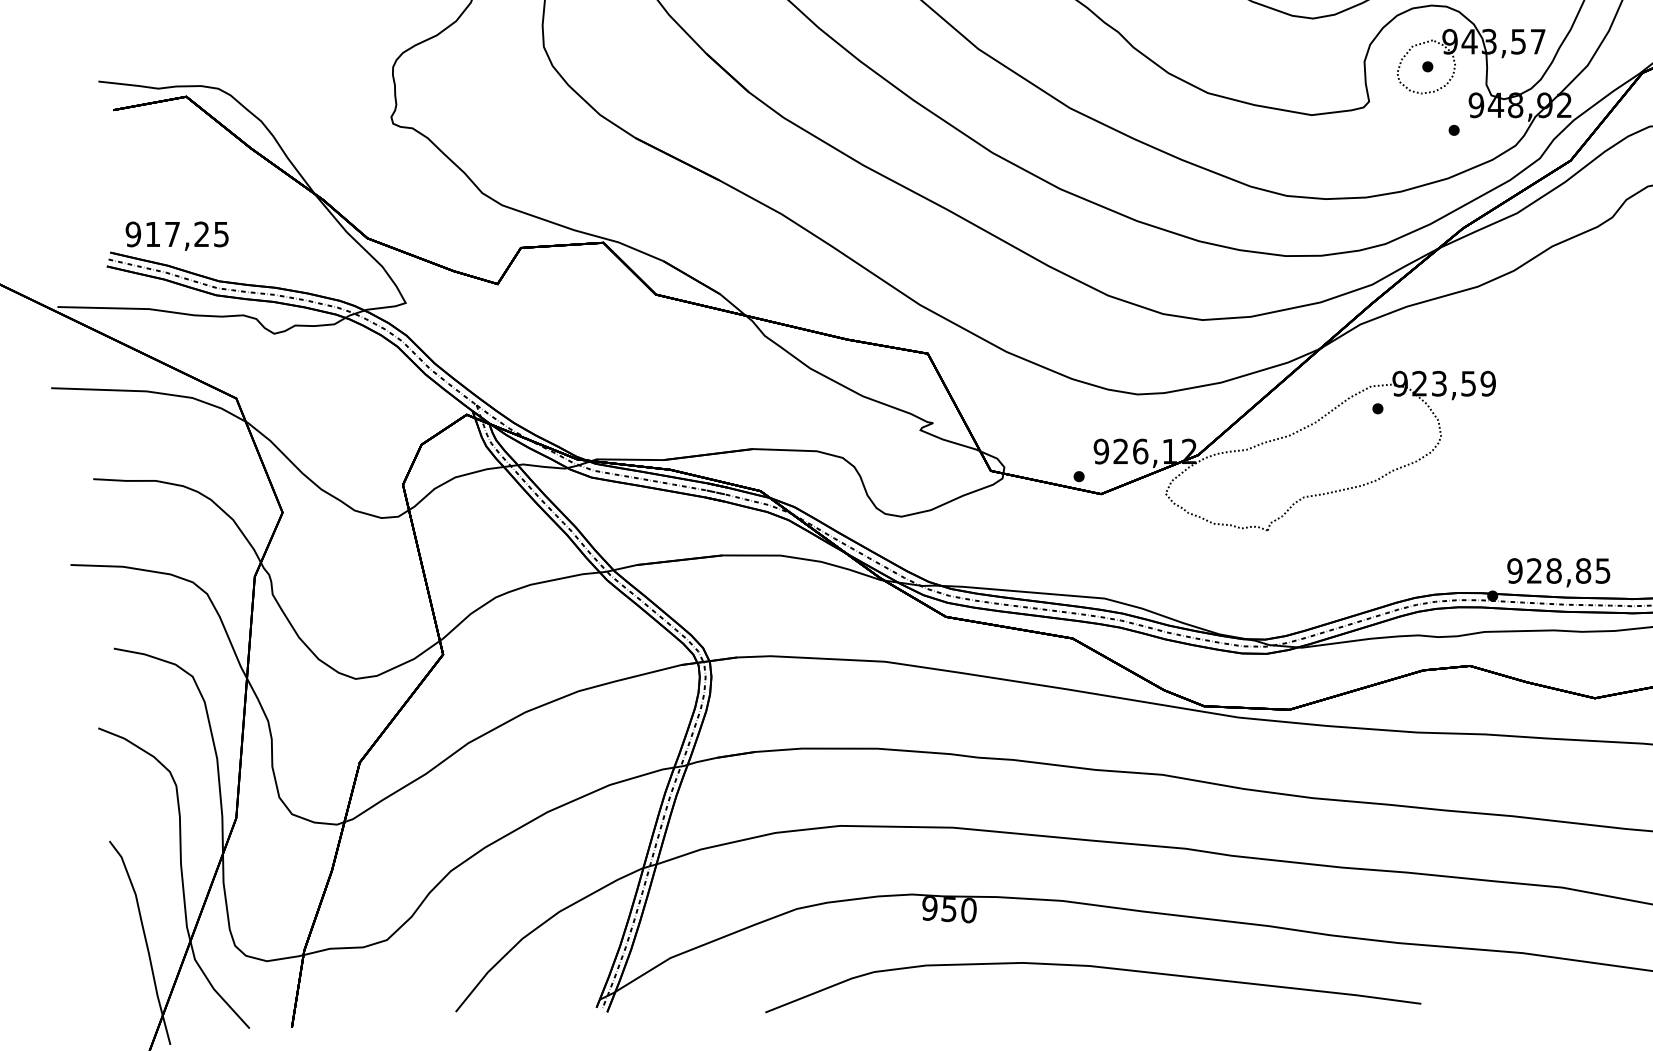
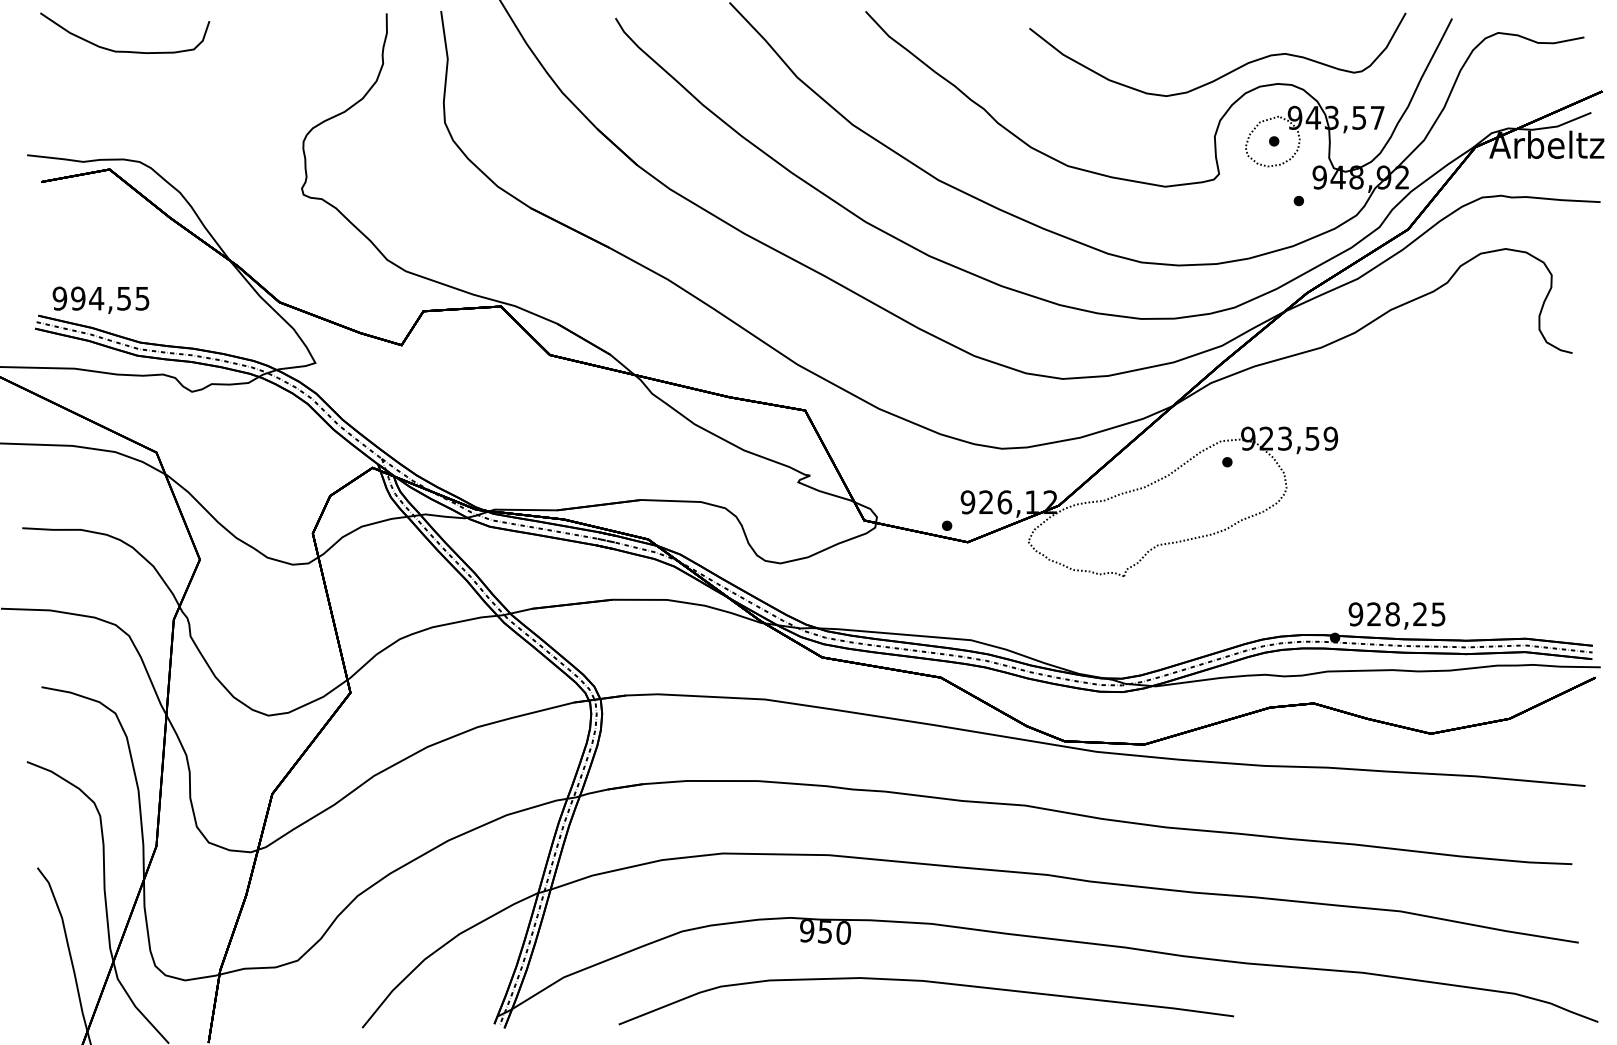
text: (176, 234) -> (100, 298), 917,25 -> 994,55
text: (1583, 571) -> (1420, 614), 928,85 -> 928,25
curve: (1092, 967) -> (925, 982), moved

